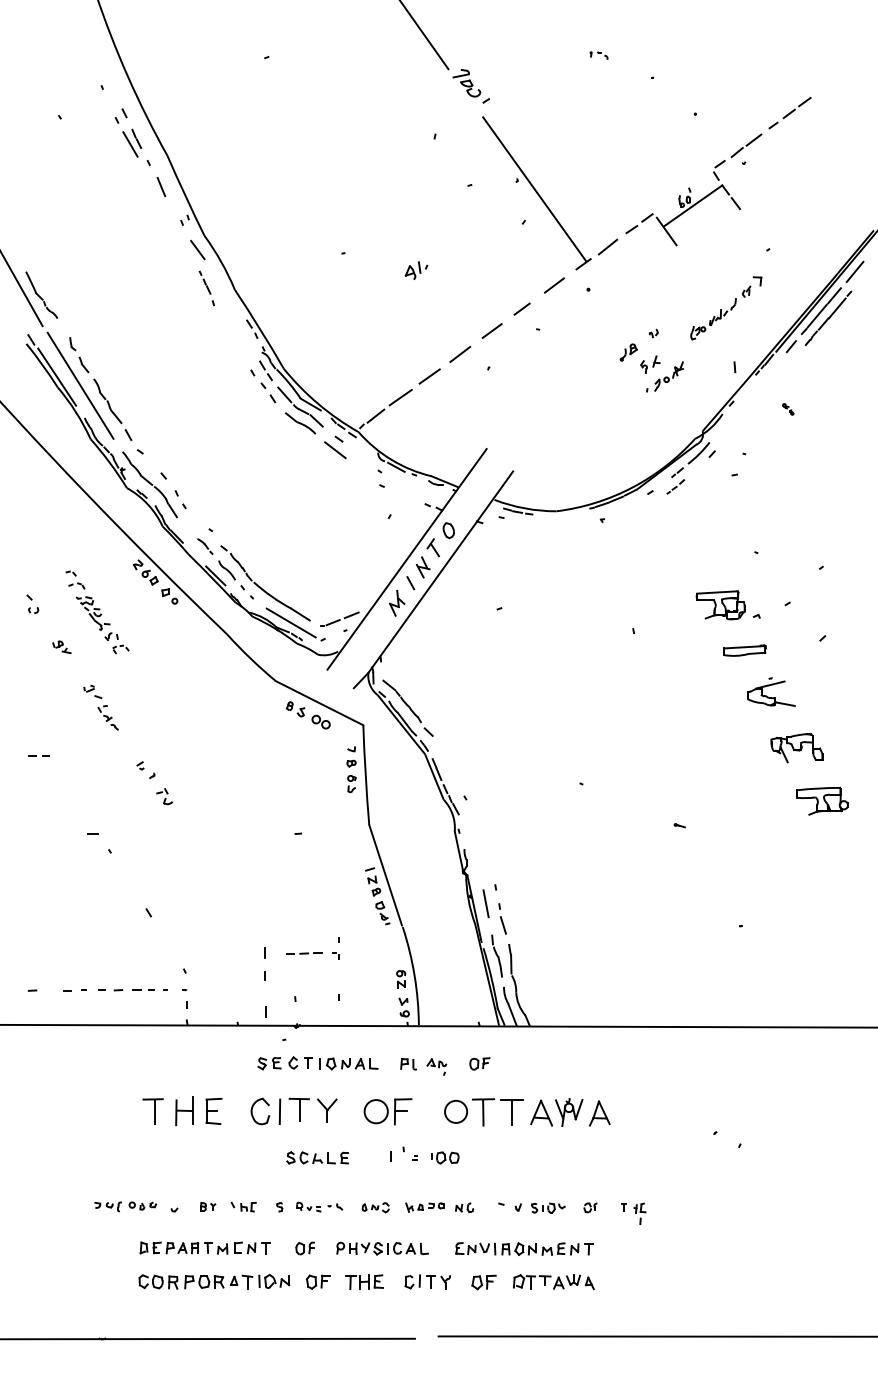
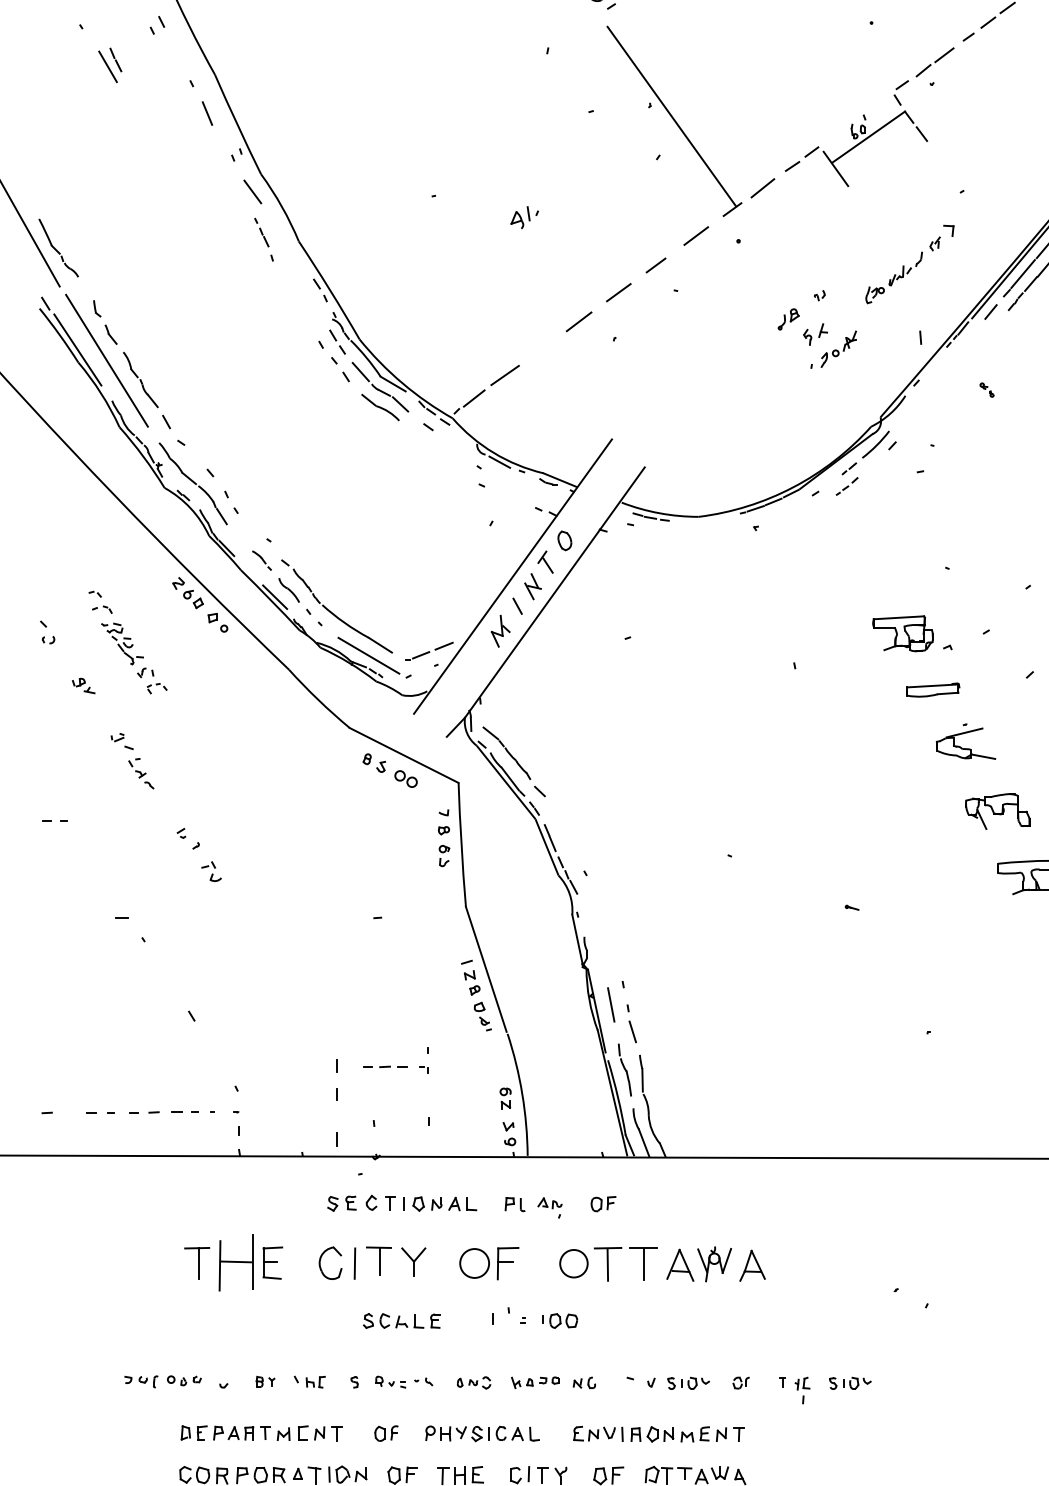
part: (132, 142) -> (110, 64), moved
line: (429, 376) -> (540, 349), removed
line: (335, 450) -> (423, 441), removed
part: (184, 1111) -> (236, 1263), size x1.6
part: (678, 1207) -> (850, 1382), added

